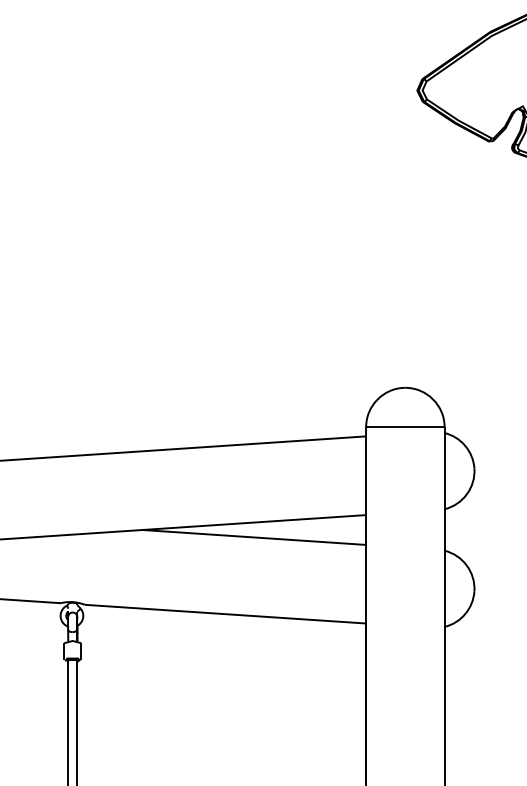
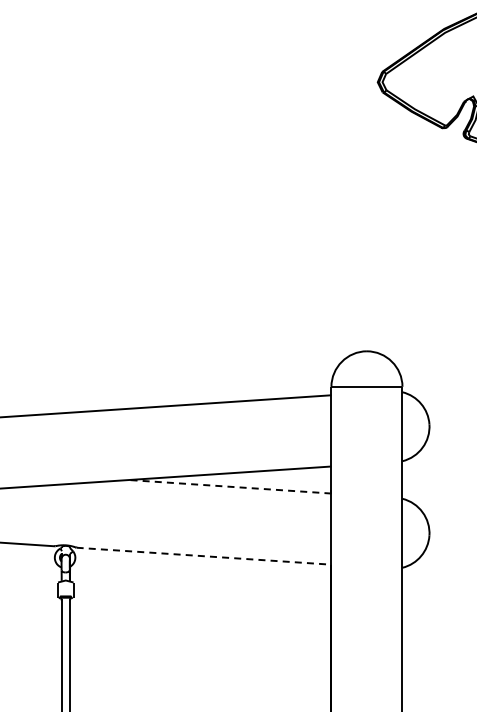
line: (254, 537) -> (230, 486), solid -> dashed
line: (225, 614) -> (204, 556), solid -> dashed

